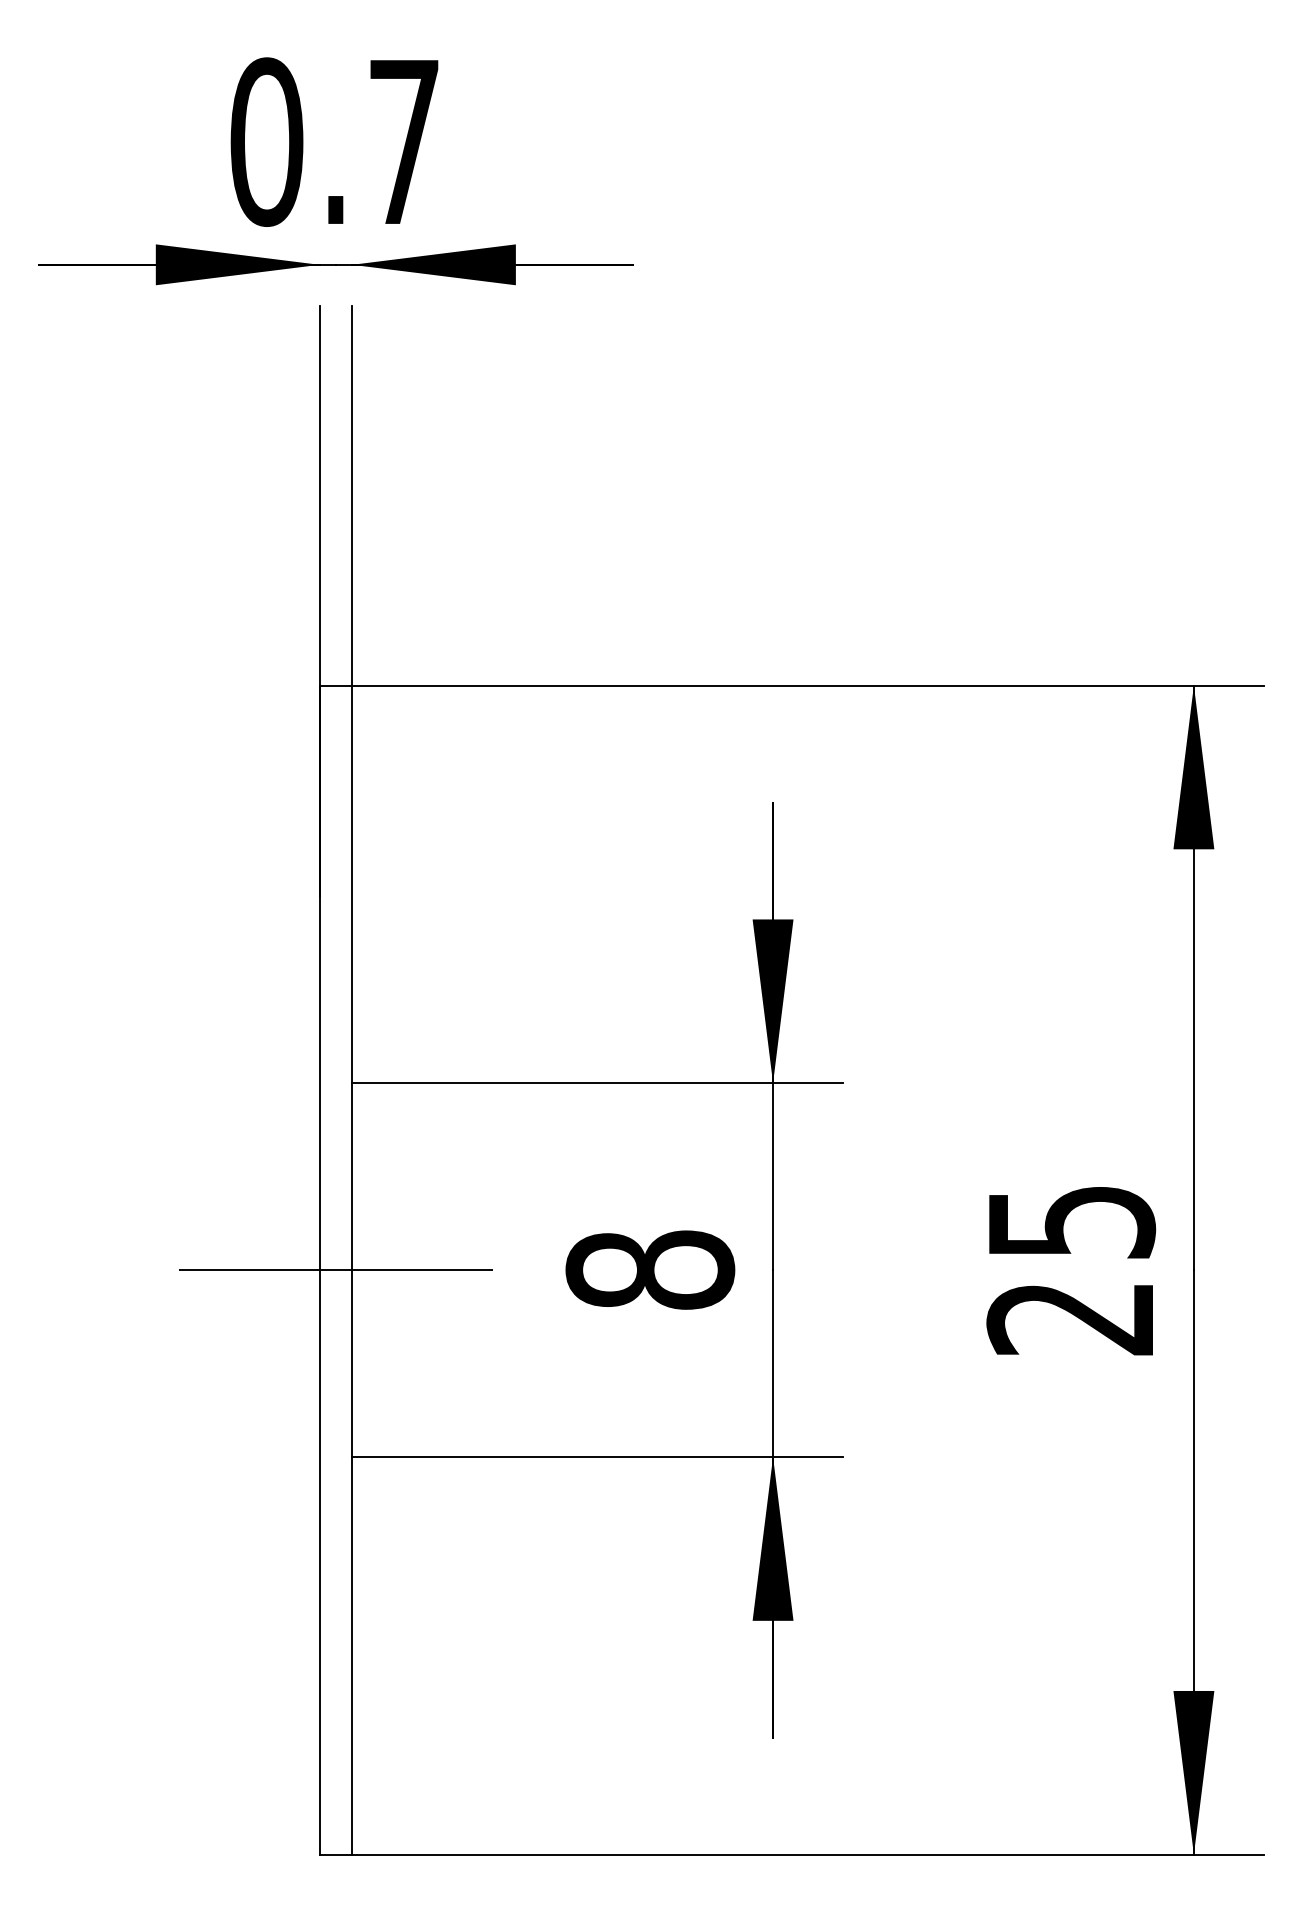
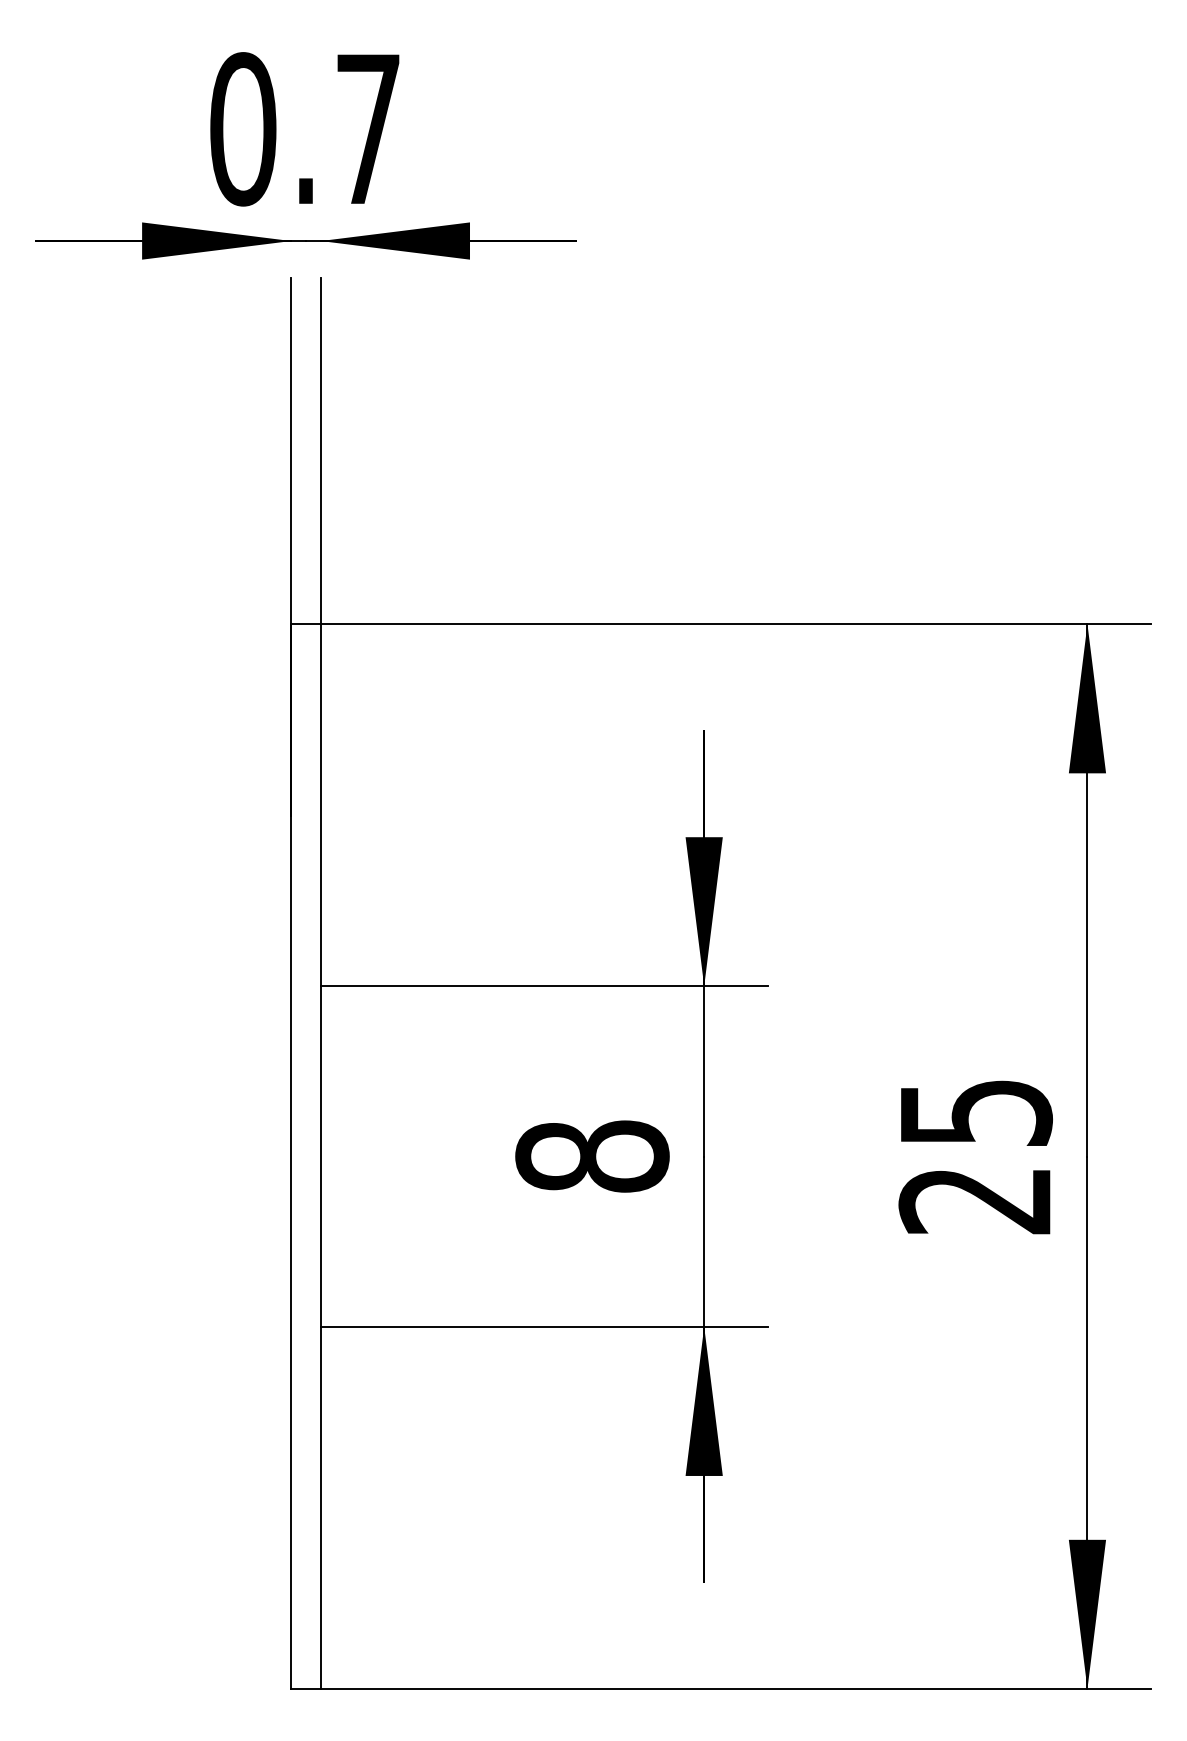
line: (335, 1270) -> (305, 1156), removed

